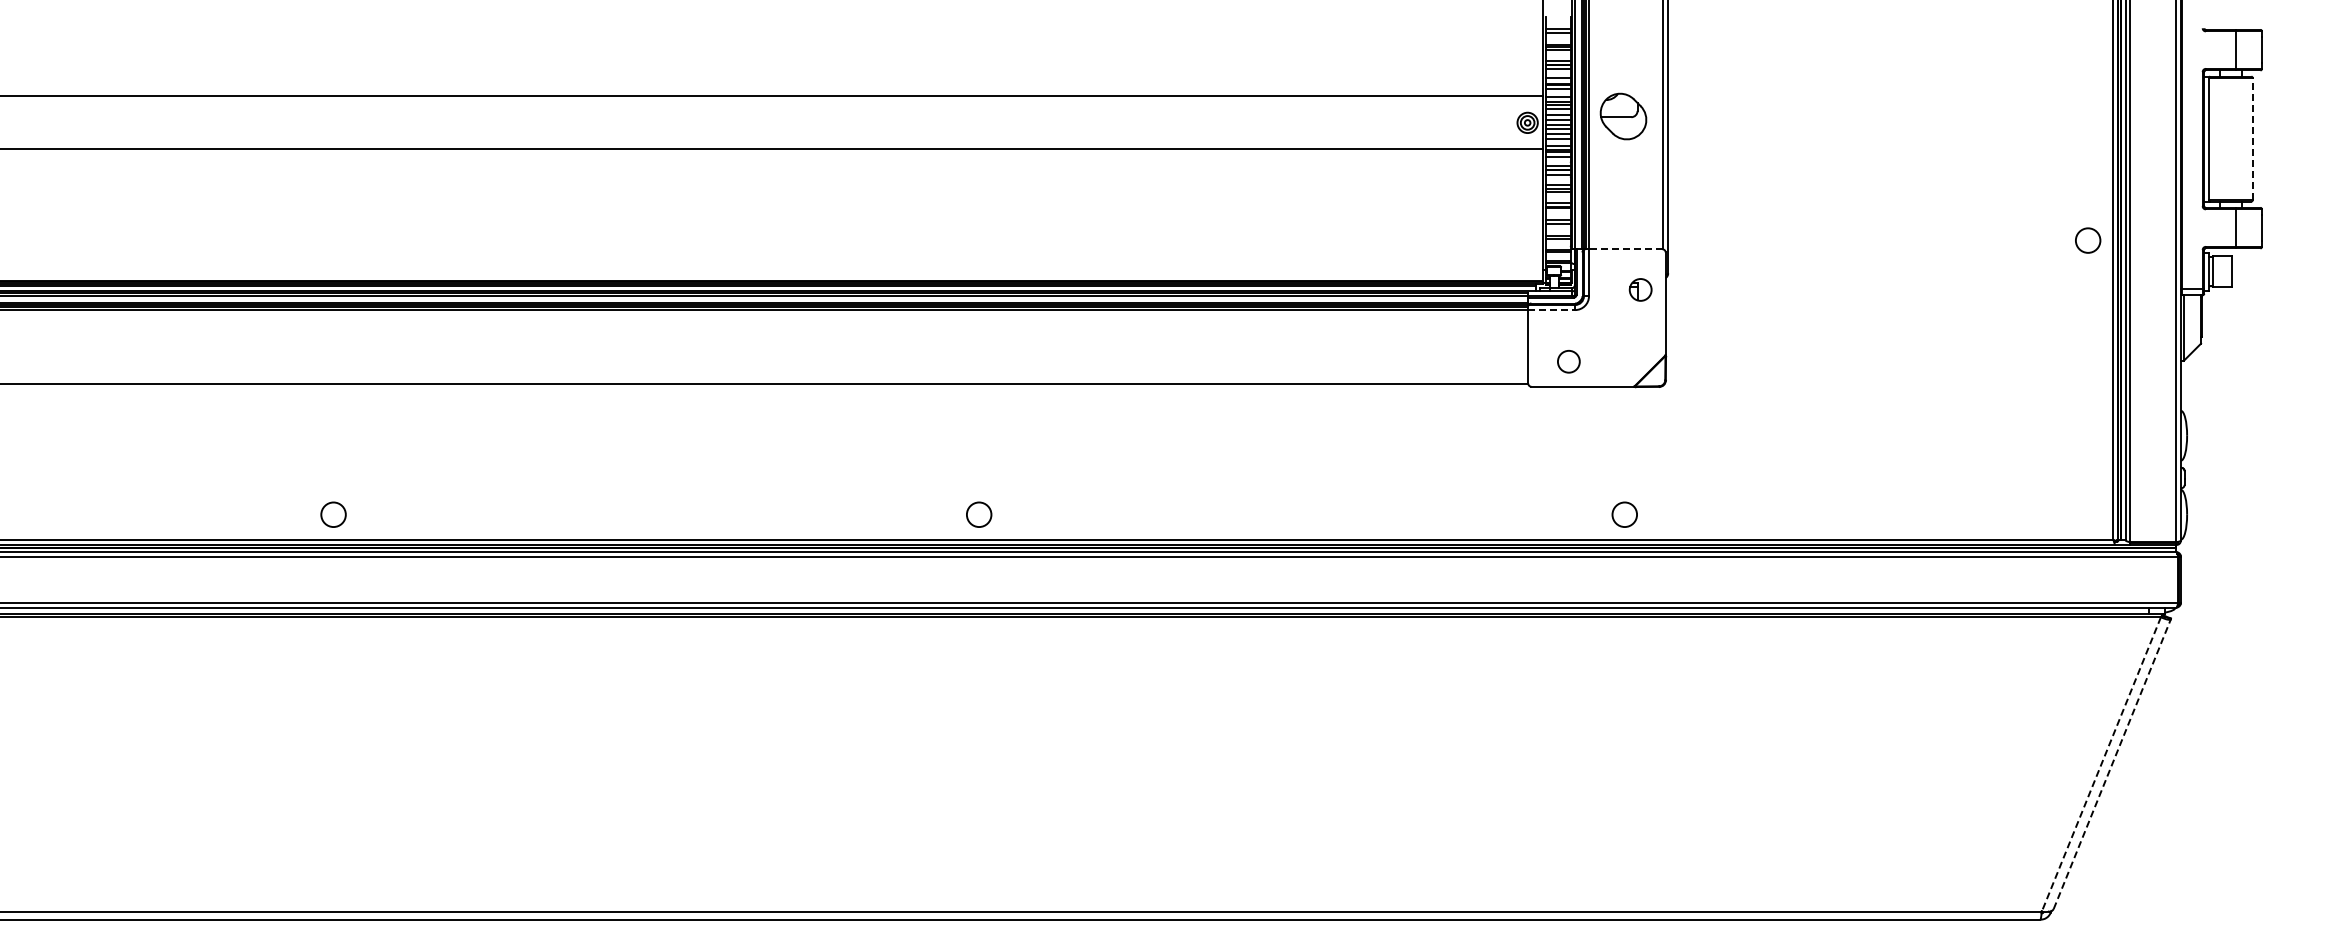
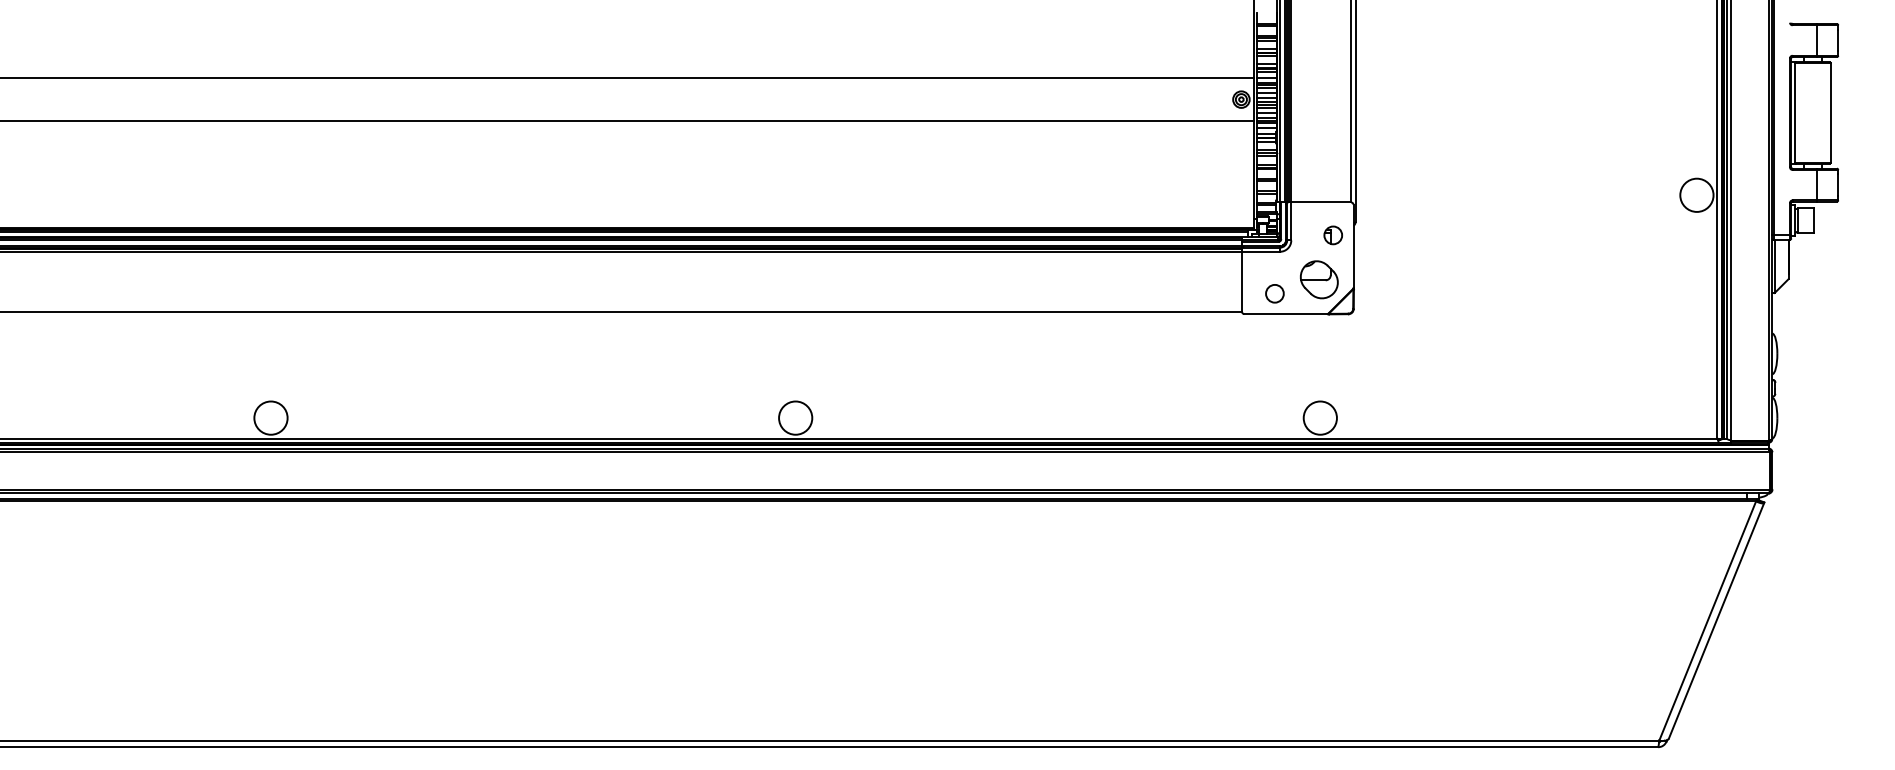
part: (1623, 116) -> (1319, 279), moved
line: (2252, 138) -> (1830, 112), dashed -> solid
circle: (2087, 240) -> (1696, 195), size x1.67
line: (1625, 249) -> (1320, 202), dashed -> solid
line: (1552, 310) -> (1261, 252), dashed -> solid
circle: (333, 514) -> (270, 417), size x1.67
circle: (978, 514) -> (795, 417), size x1.67
circle: (1624, 514) -> (1320, 417), size x1.67
line: (2112, 763) -> (1716, 620), dashed -> solid
line: (2101, 764) -> (1707, 621), dashed -> solid

